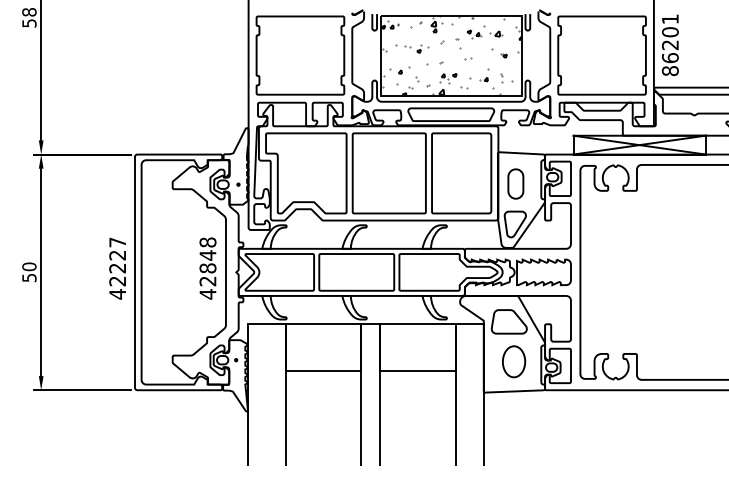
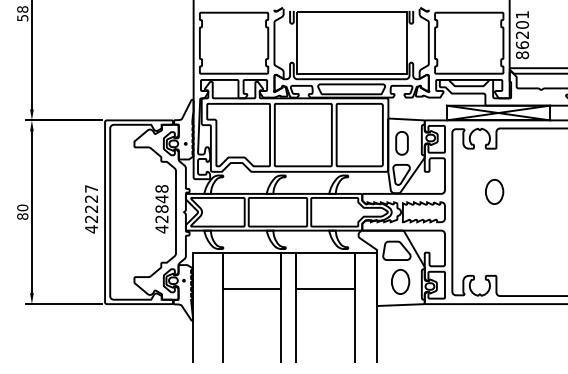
hatch: (451, 55) -> (351, 43), removed
part: (634, 245) -> (494, 191), added
text: (29, 277) -> (22, 216), 50 -> 80

